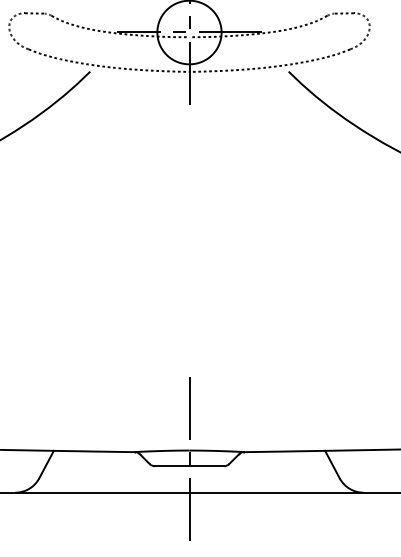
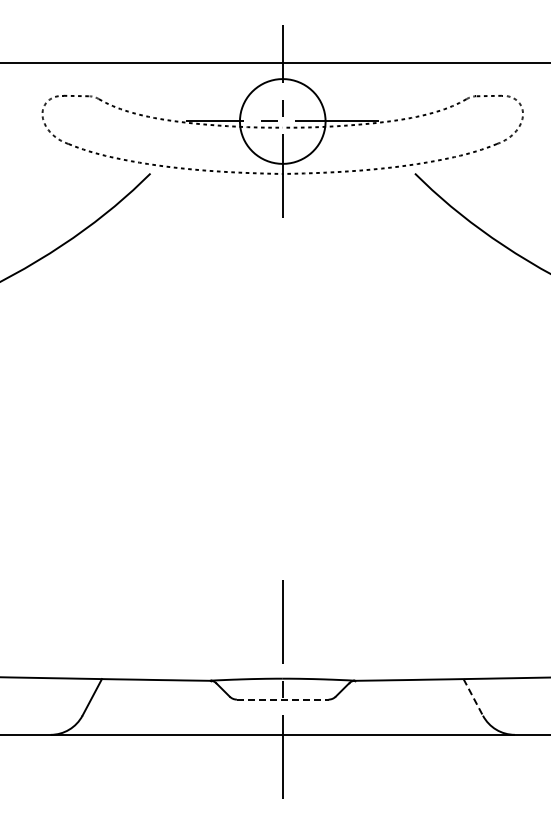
line: (332, 464) -> (473, 697), solid -> dashed
line: (189, 466) -> (282, 699), solid -> dashed

